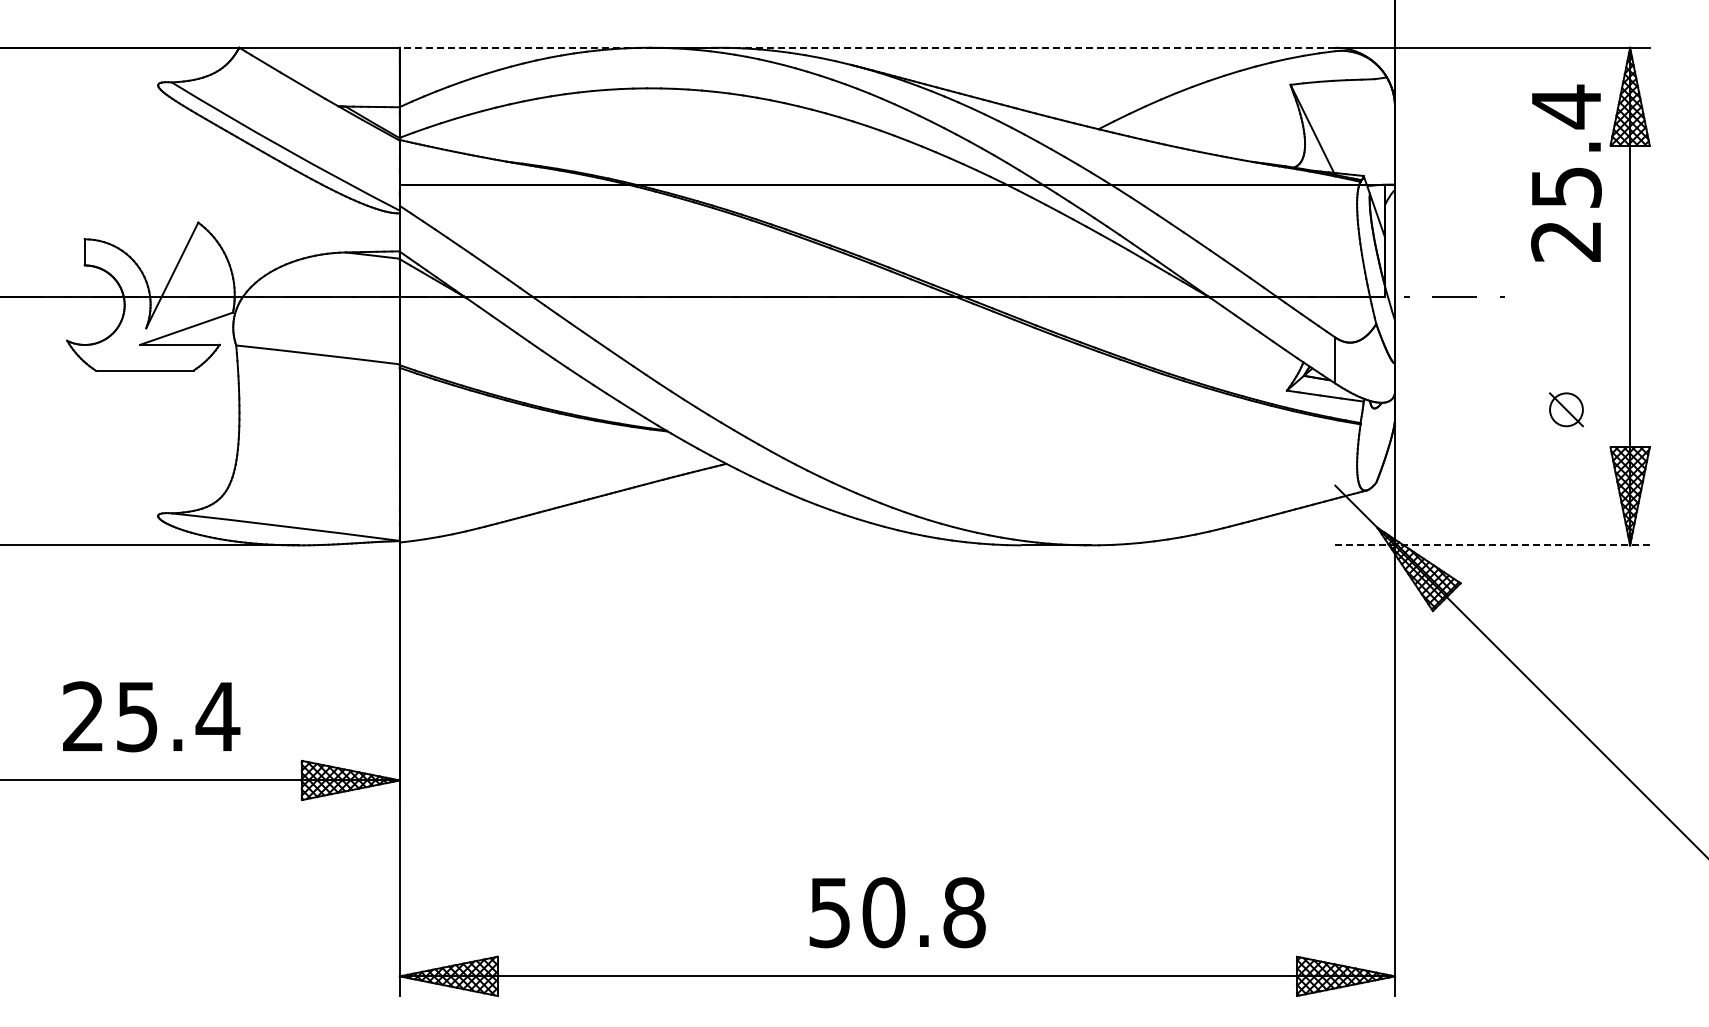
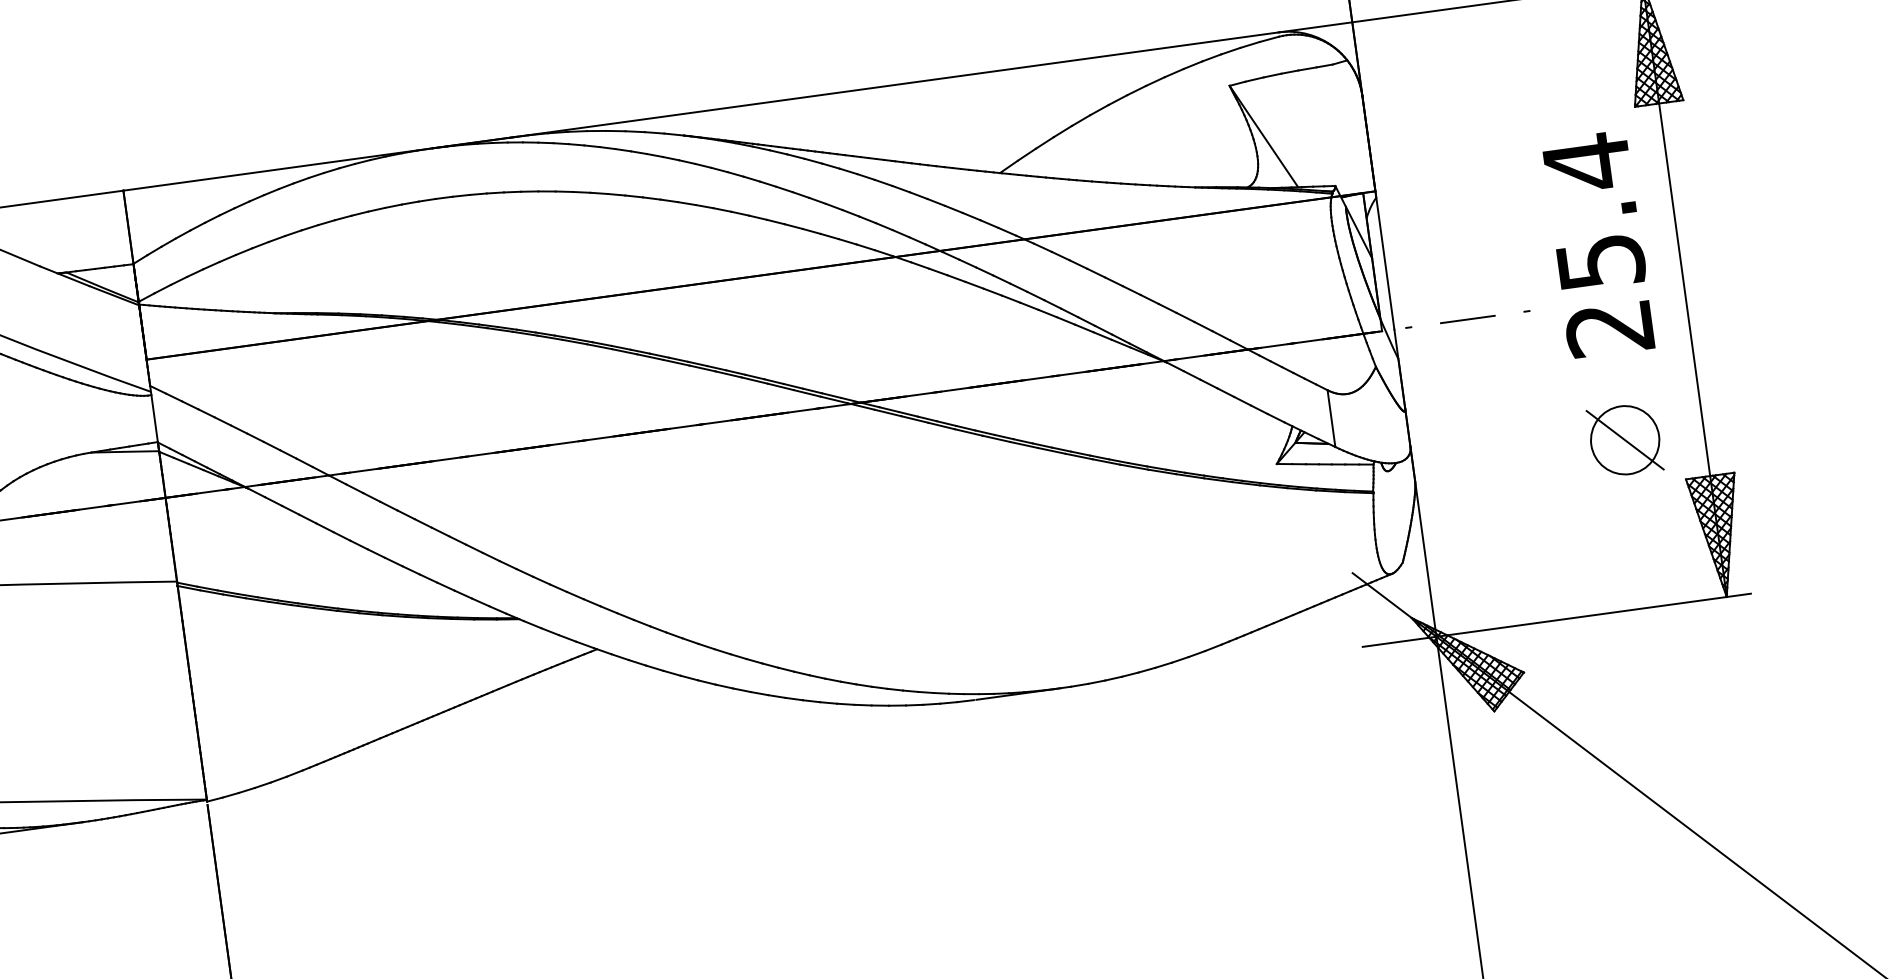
line: (867, 47) -> (700, 111), dashed -> solid
text: (1566, 172) -> (1598, 243), moved
part: (1566, 409) -> (1625, 440), size x1.67
line: (1493, 545) -> (1558, 620), dashed -> solid

